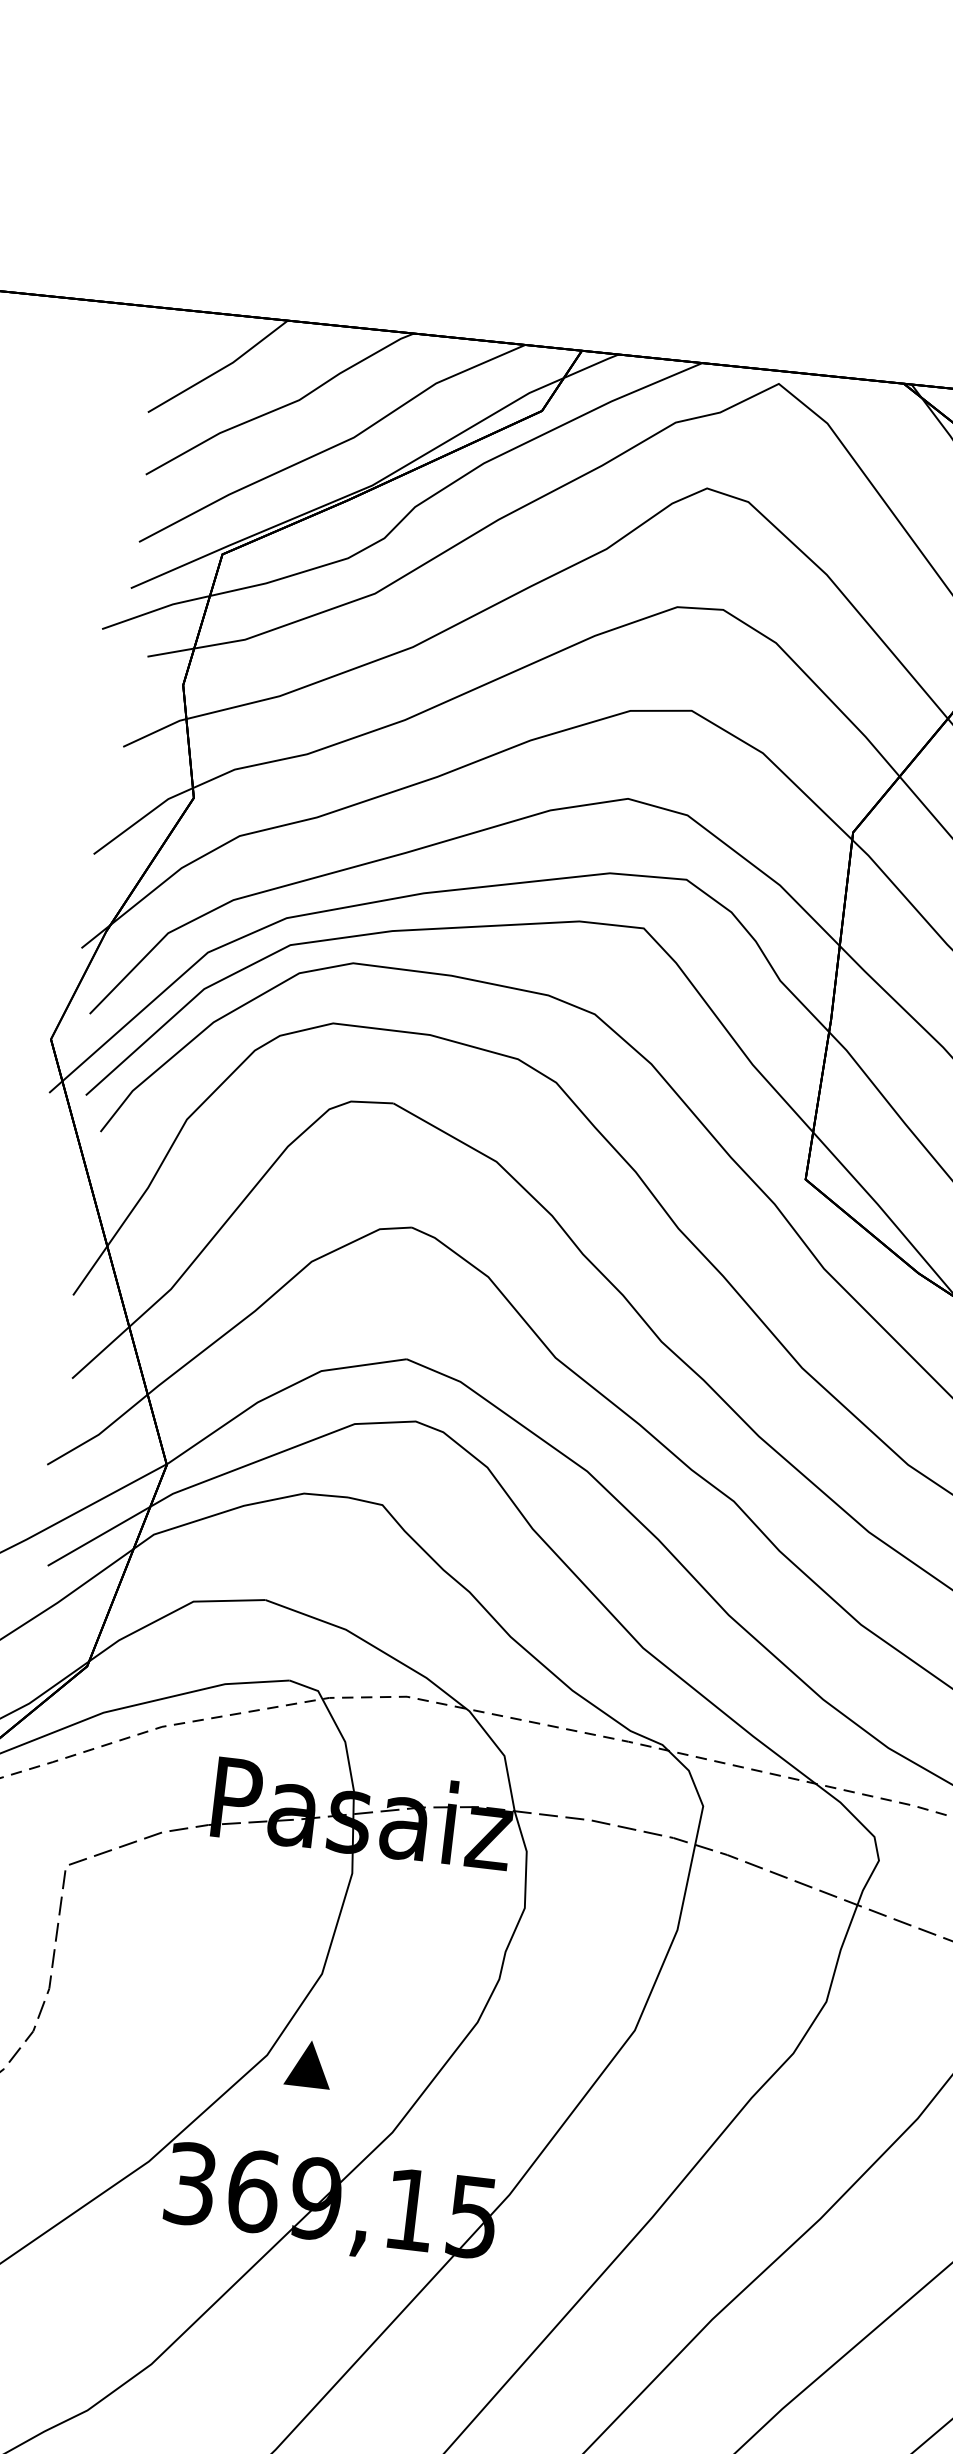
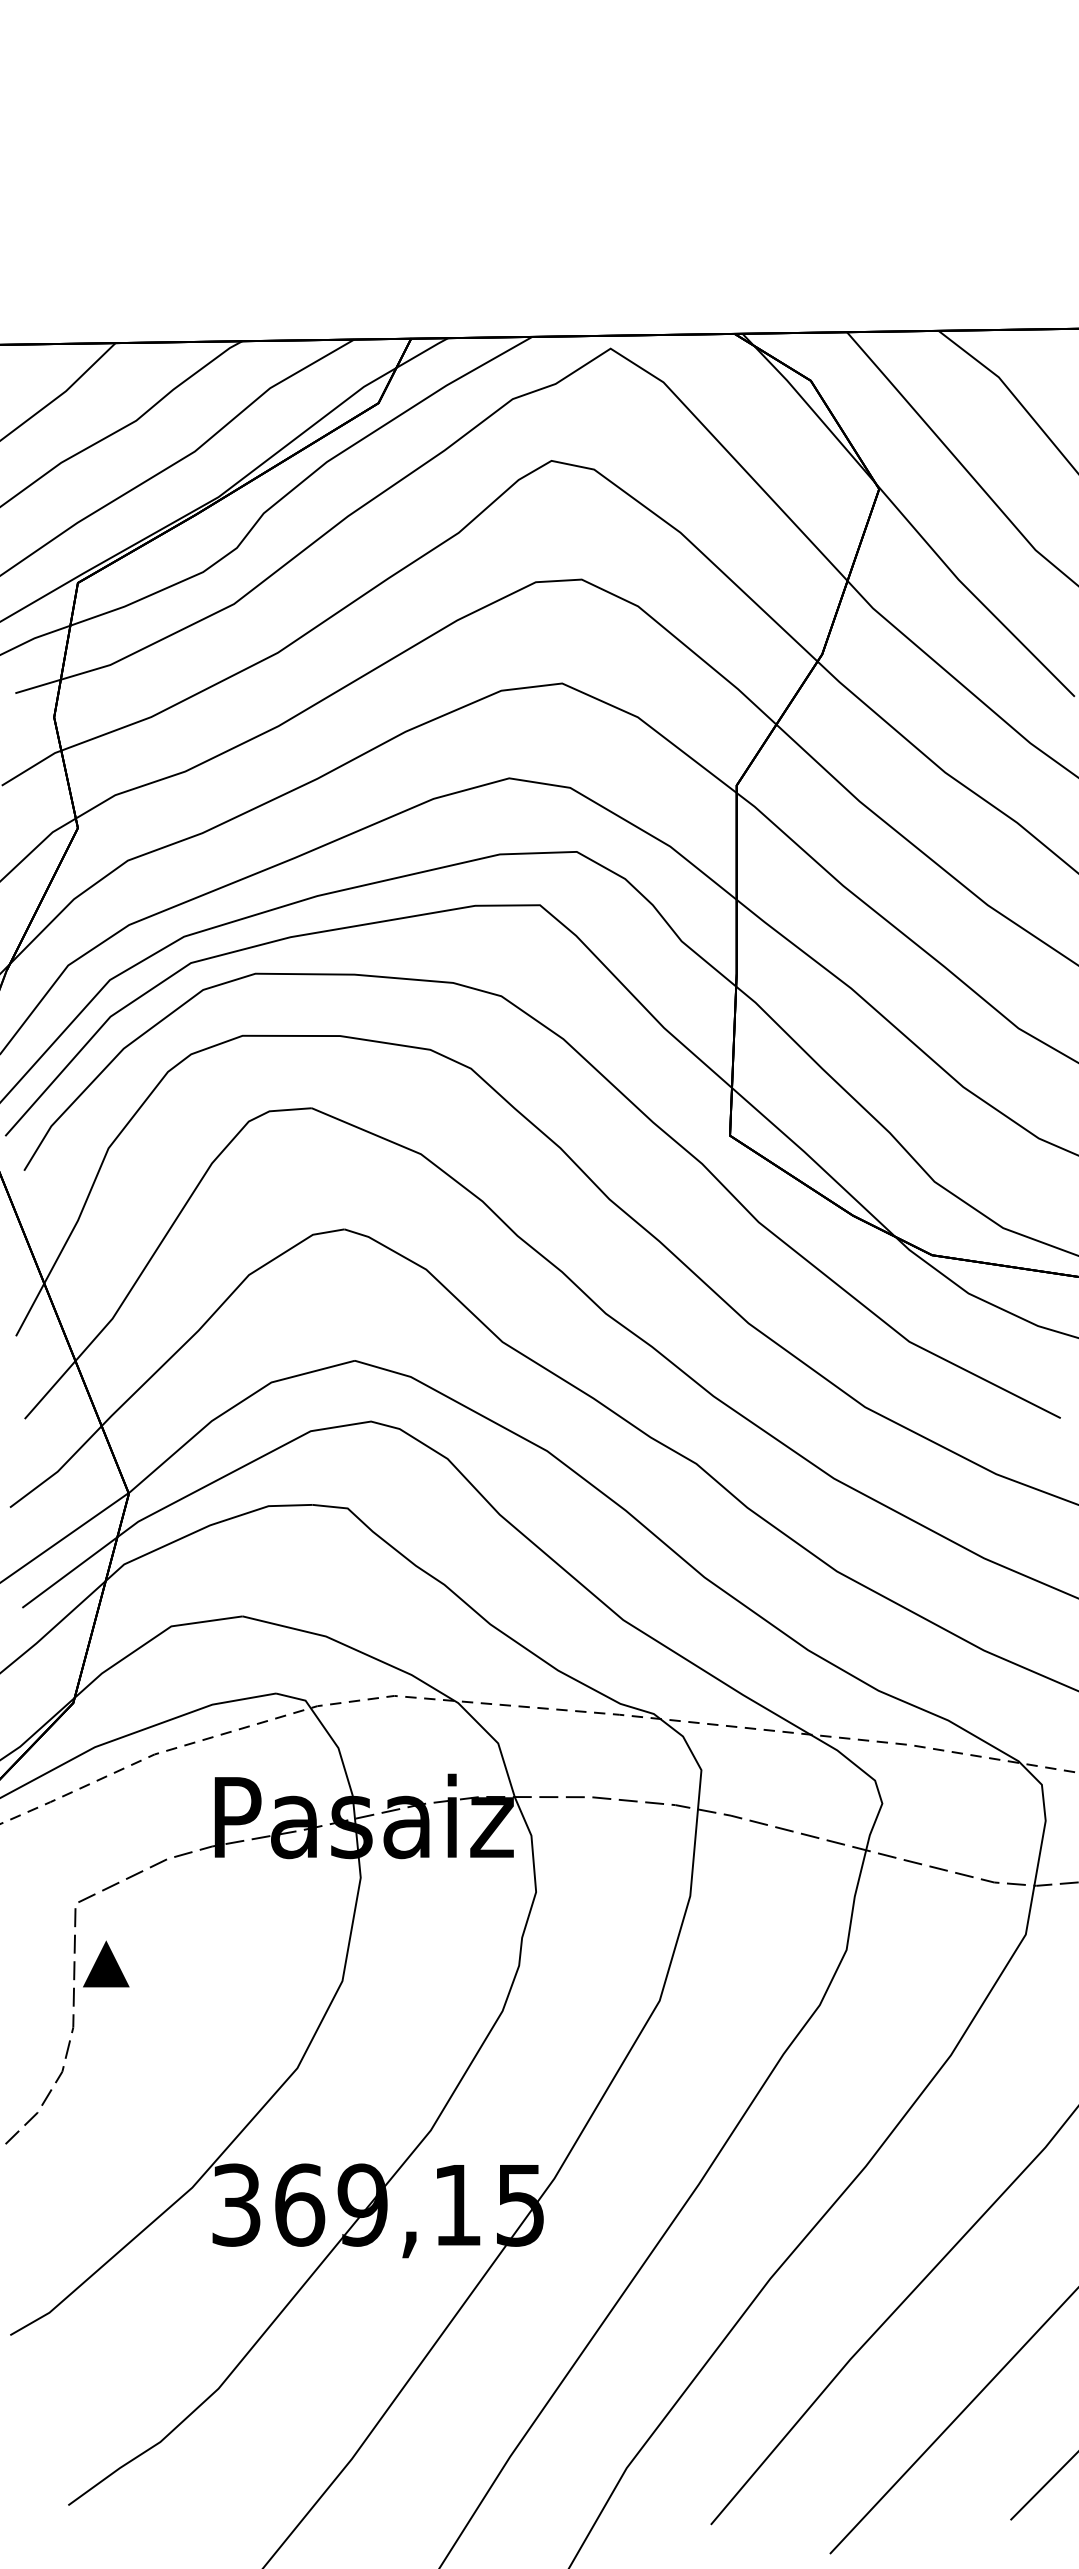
part: (309, 2063) -> (106, 1963), moved

